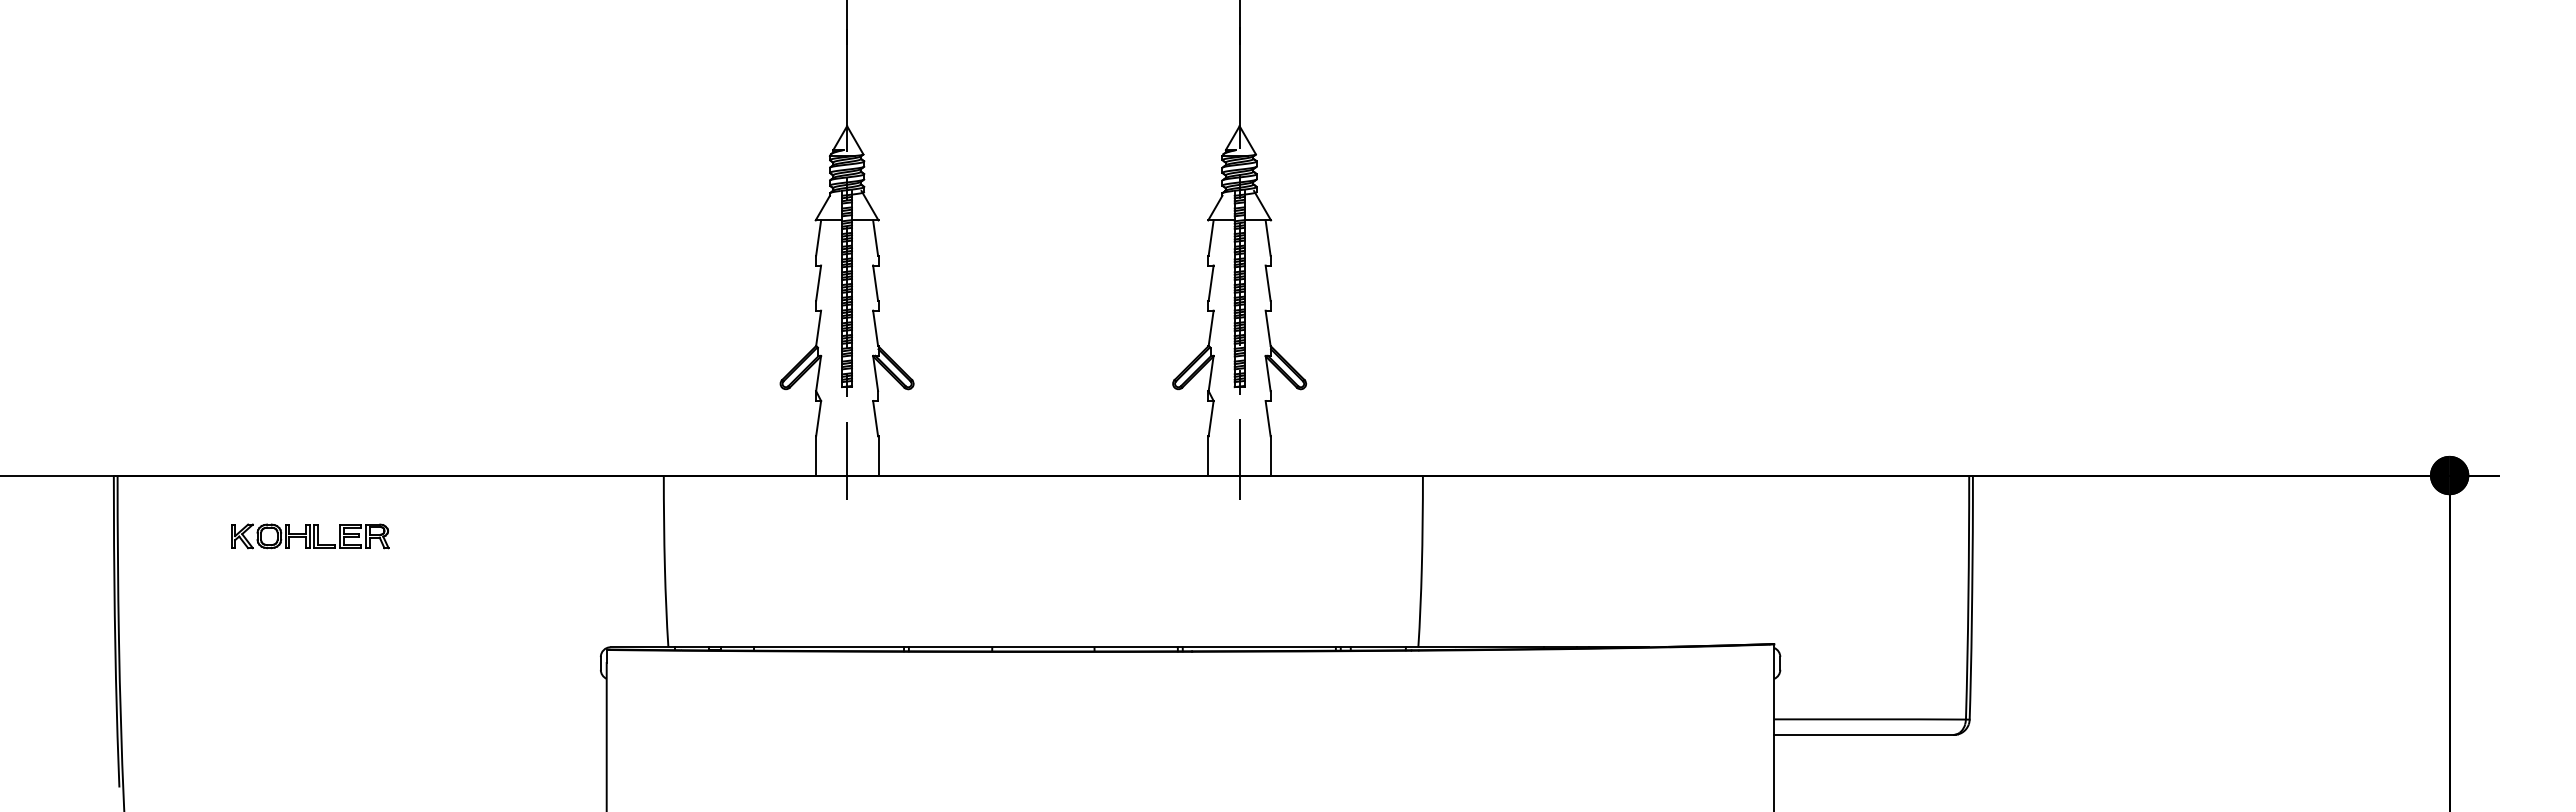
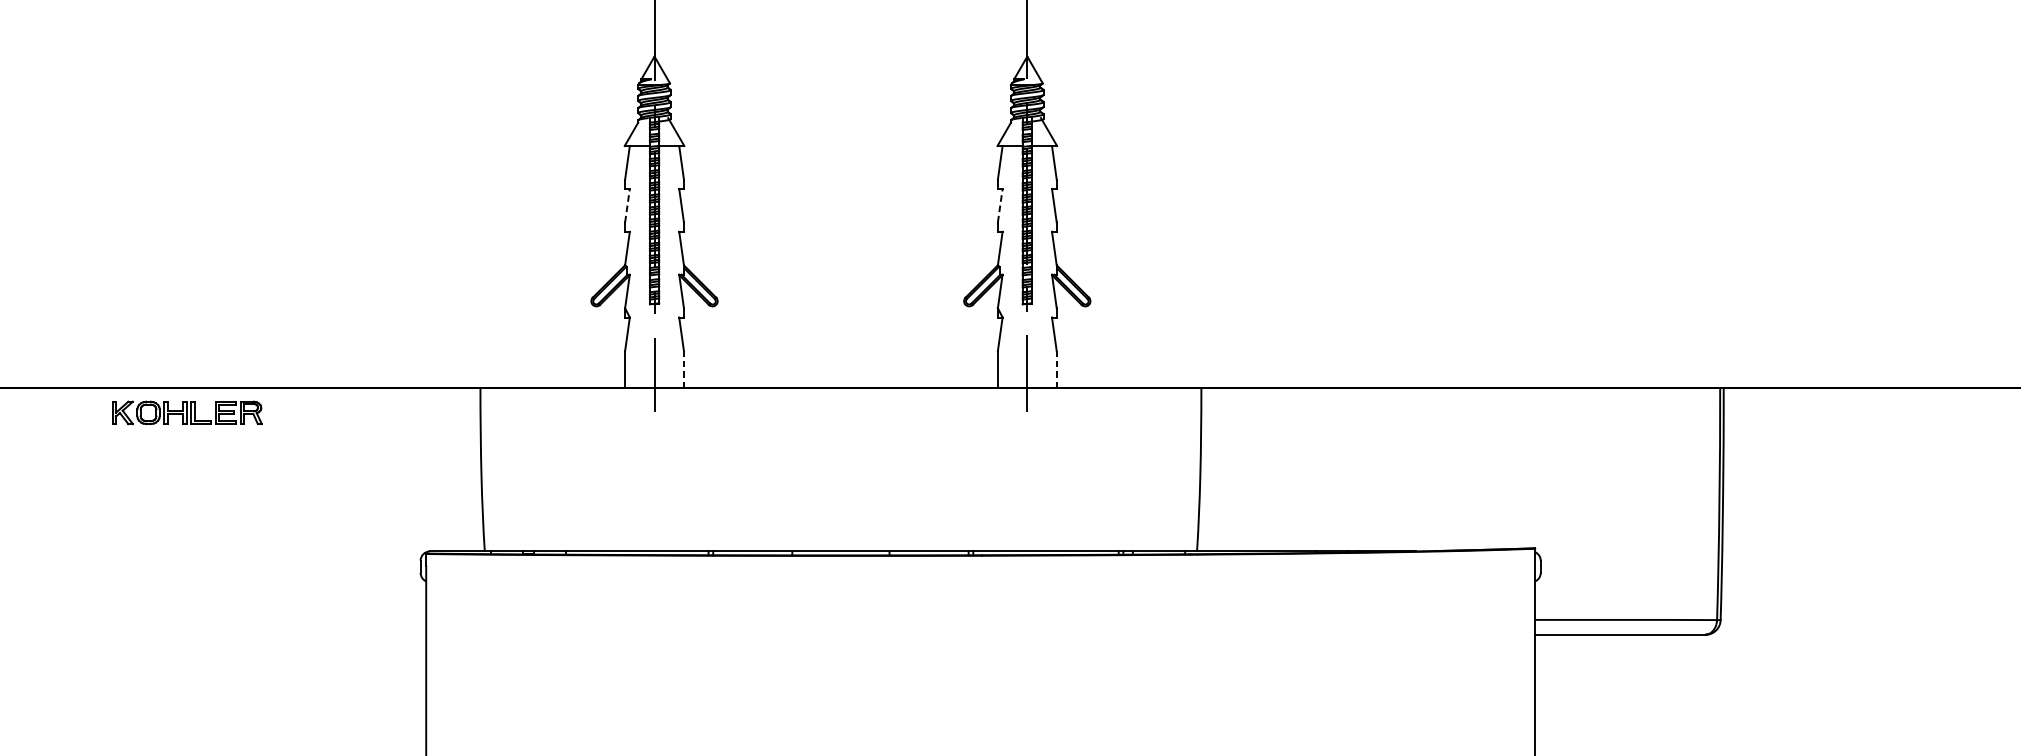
line: (818, 283) -> (627, 205), solid -> dashed
line: (1211, 283) -> (1000, 205), solid -> dashed
line: (878, 455) -> (684, 369), solid -> dashed
line: (1271, 455) -> (1057, 369), solid -> dashed
part: (310, 536) -> (187, 413), moved

